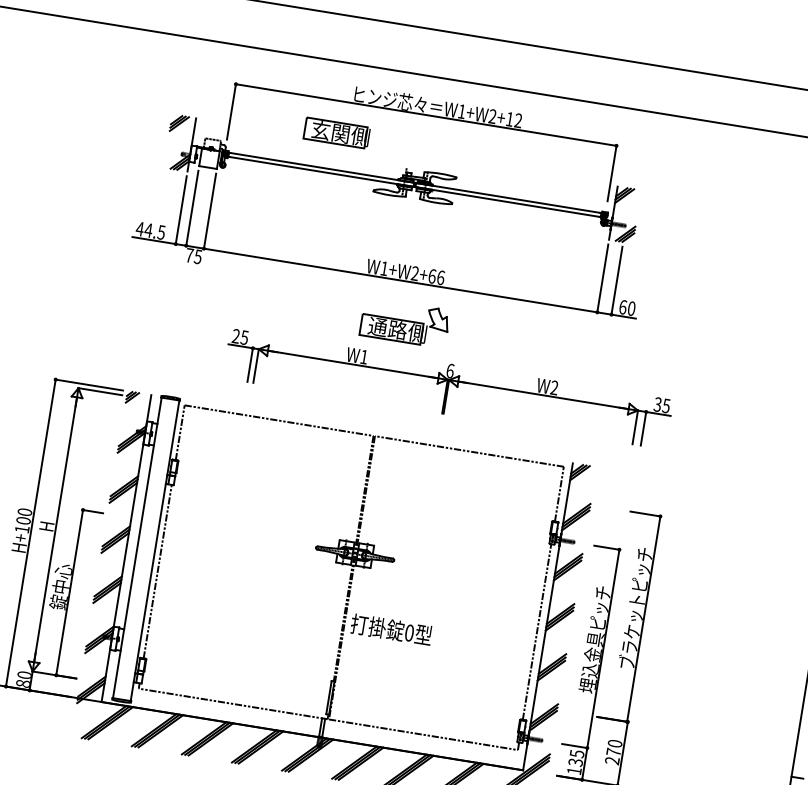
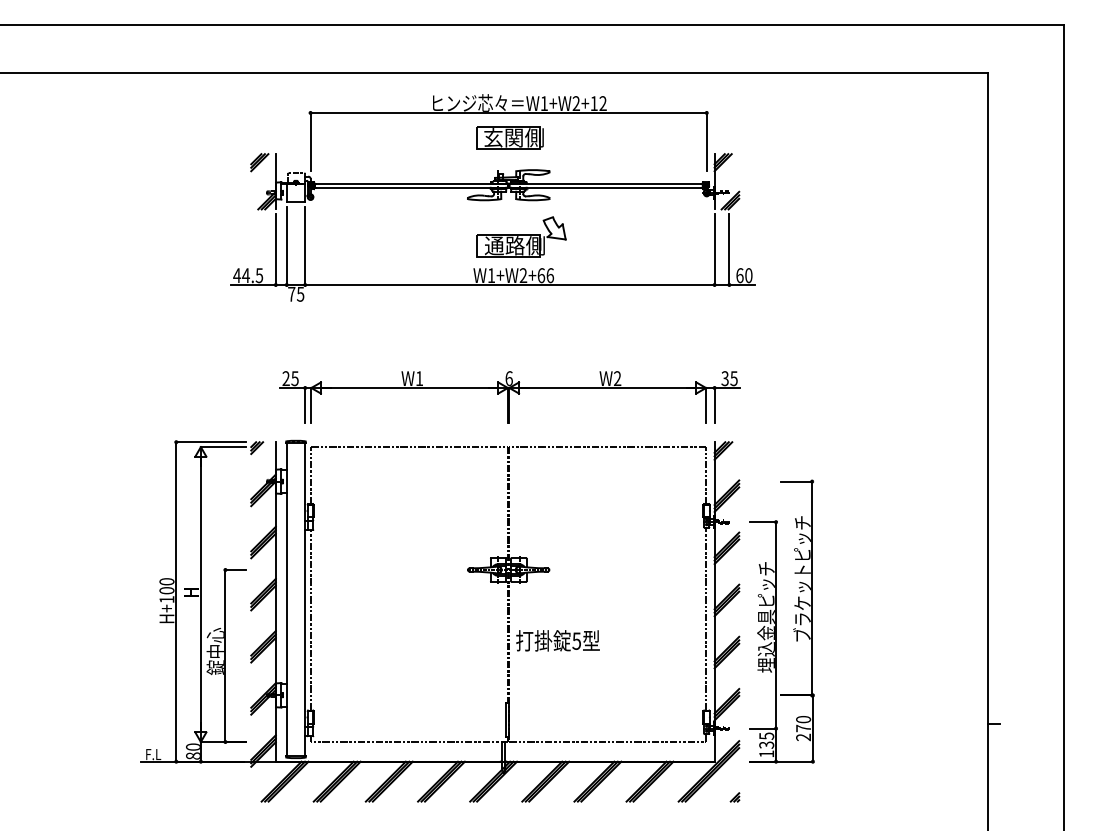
part: (336, 132) -> (509, 137), moved
part: (405, 322) -> (521, 236), moved
part: (447, 389) -> (509, 397), moved
text: (409, 632) -> (576, 640), 0 -> 5

